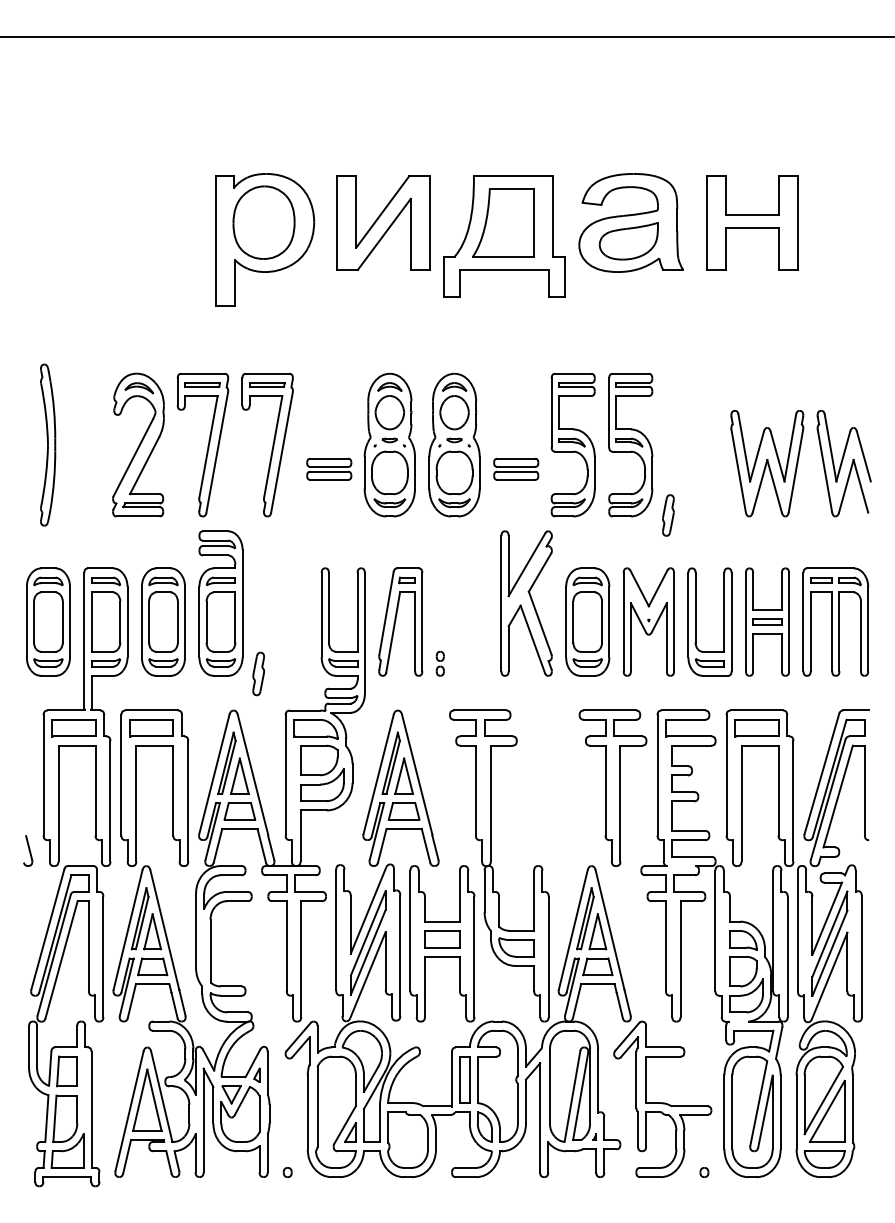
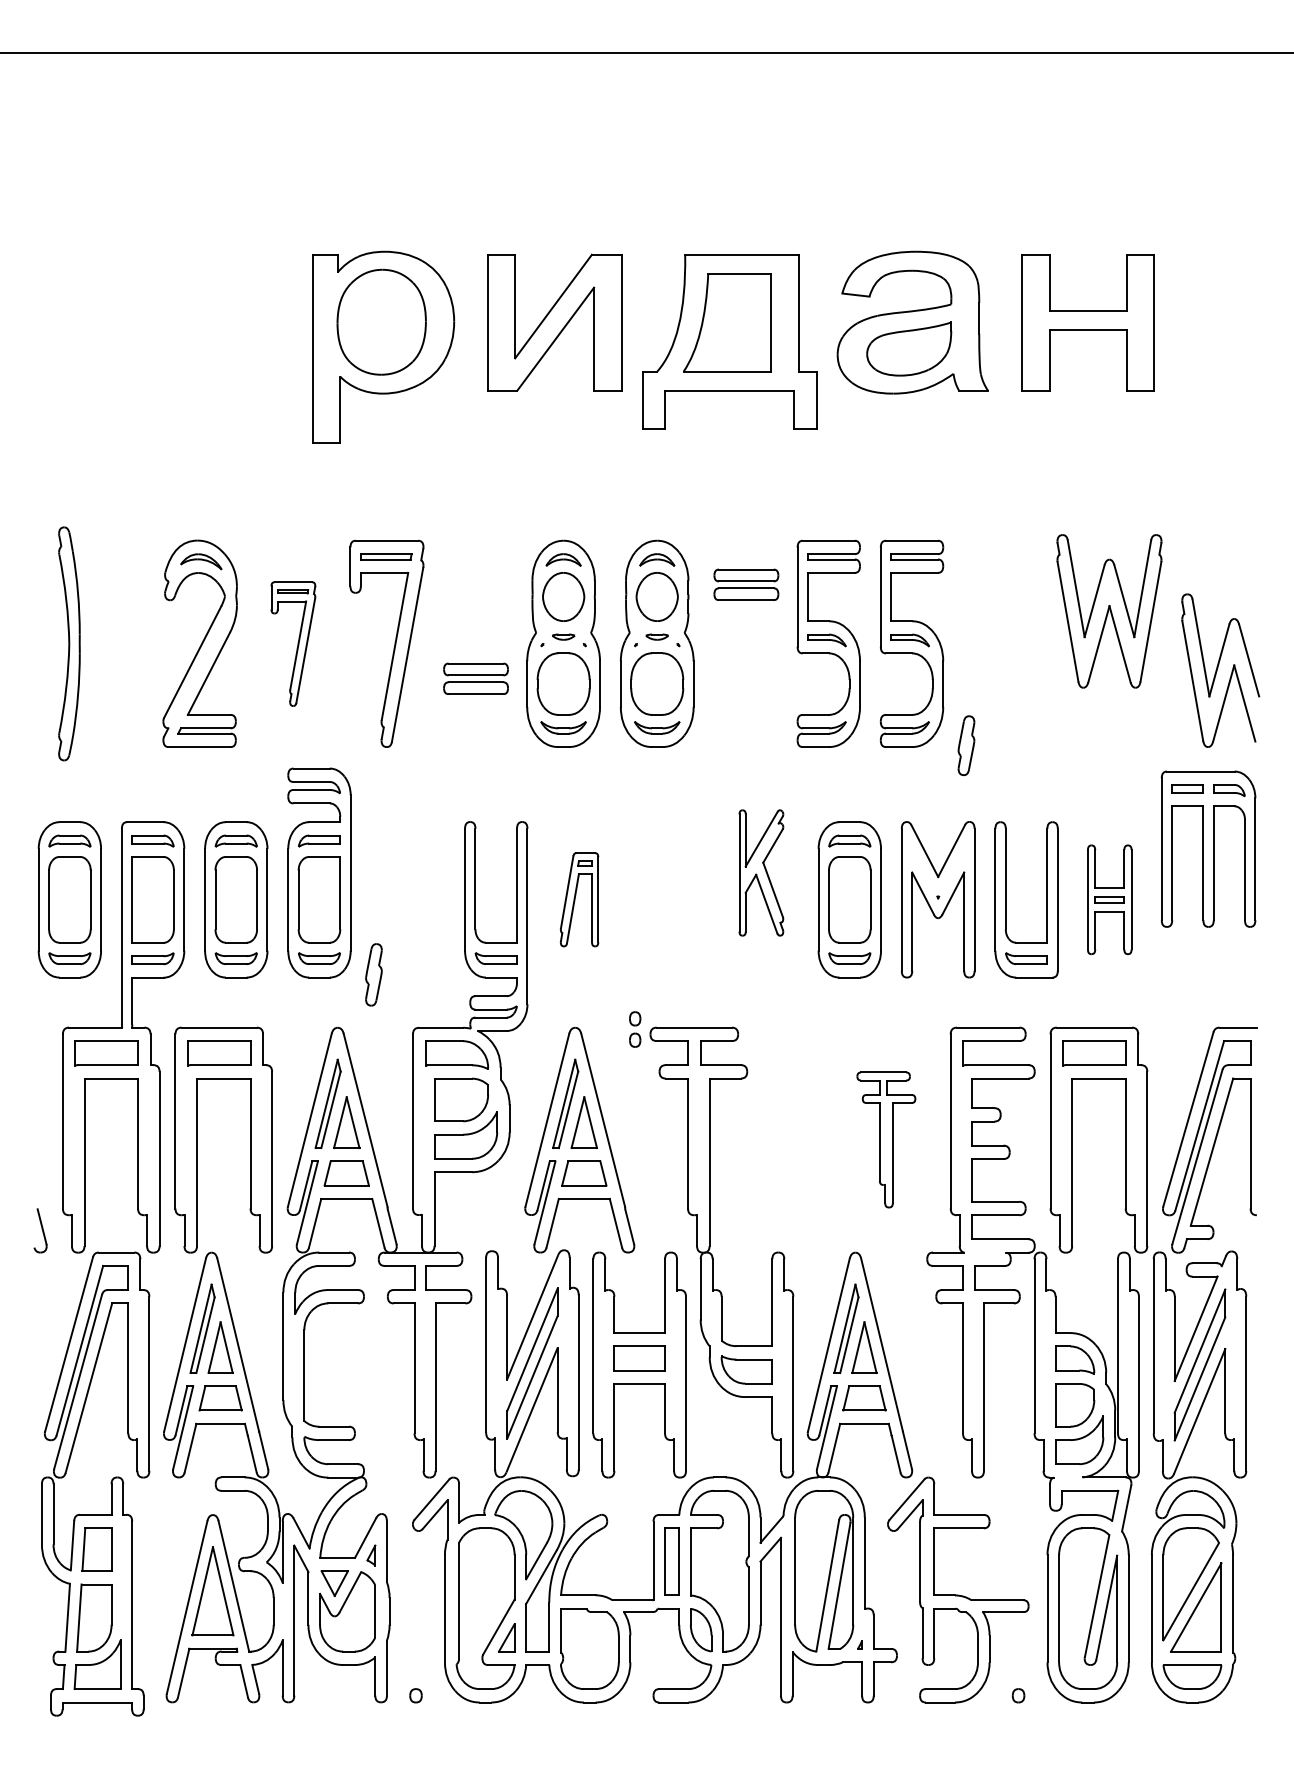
part: (202, 445) -> (292, 644), size x0.6
part: (767, 463) -> (1109, 611), moved
part: (516, 468) -> (746, 583), moved
part: (526, 603) -> (761, 872), size x0.6
part: (400, 621) -> (579, 898), size x0.6
part: (767, 621) -> (1109, 898), size x0.7
part: (835, 621) -> (1208, 848), moved
part: (439, 663) -> (633, 1029), moved
part: (612, 787) -> (885, 1139), size x0.6

